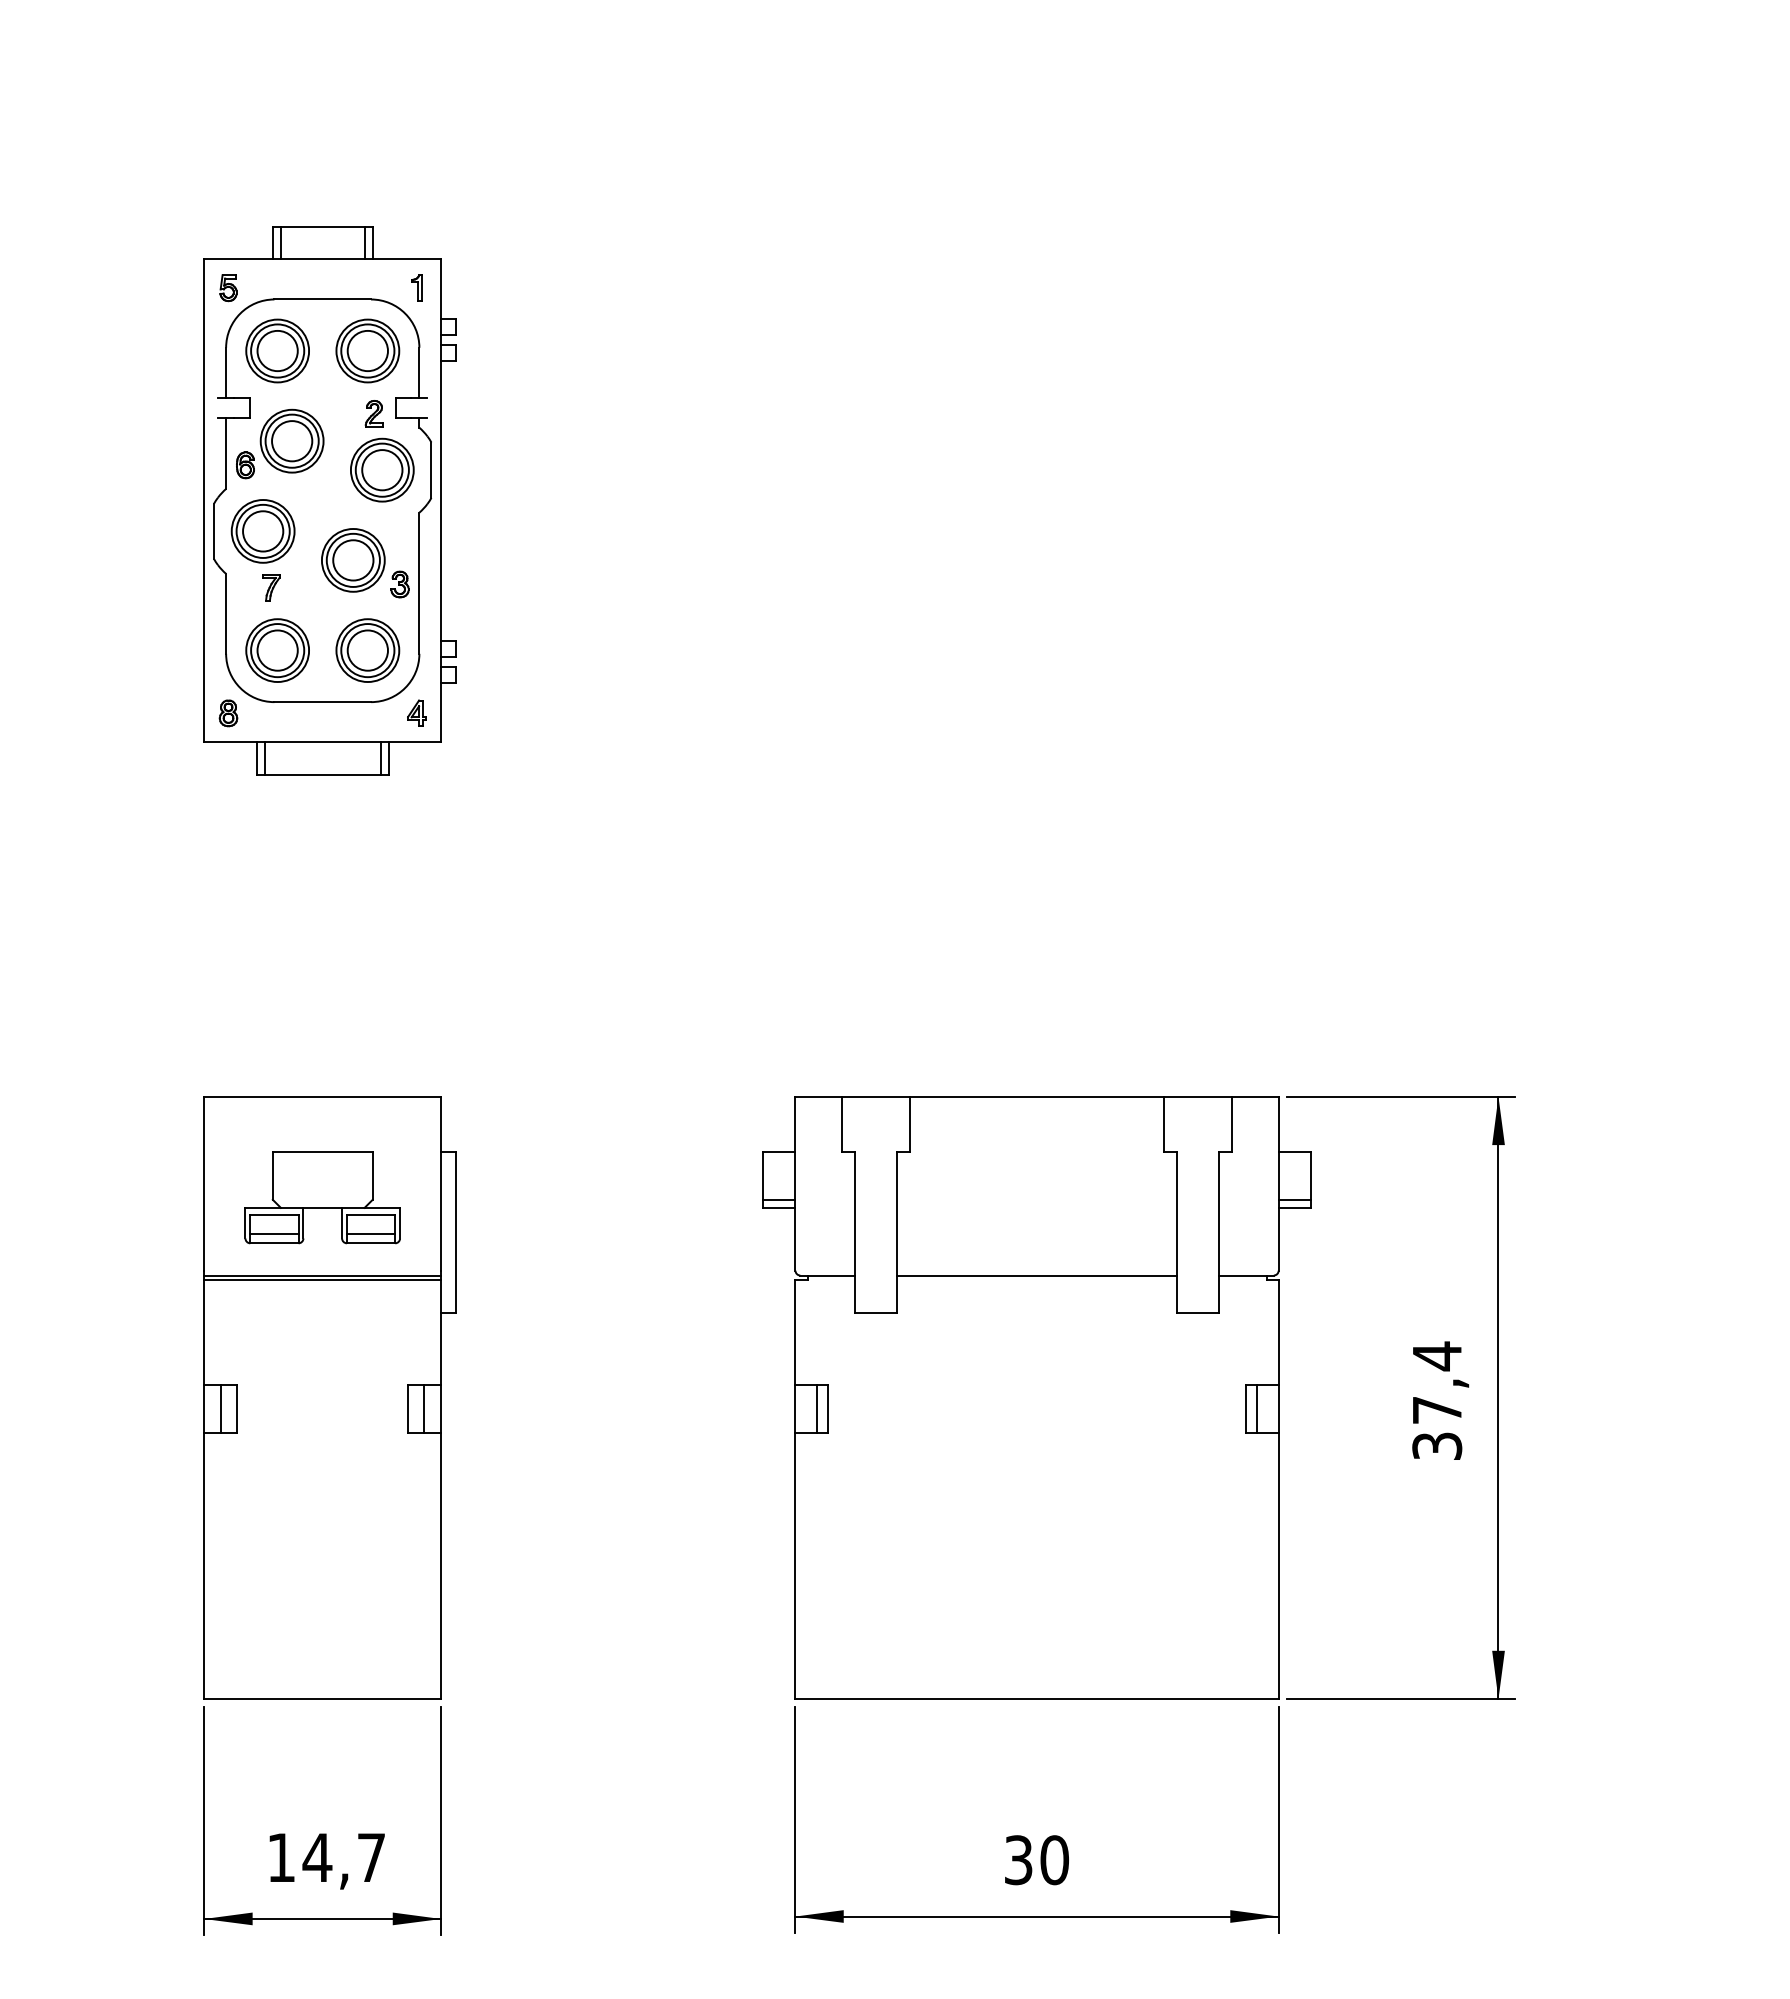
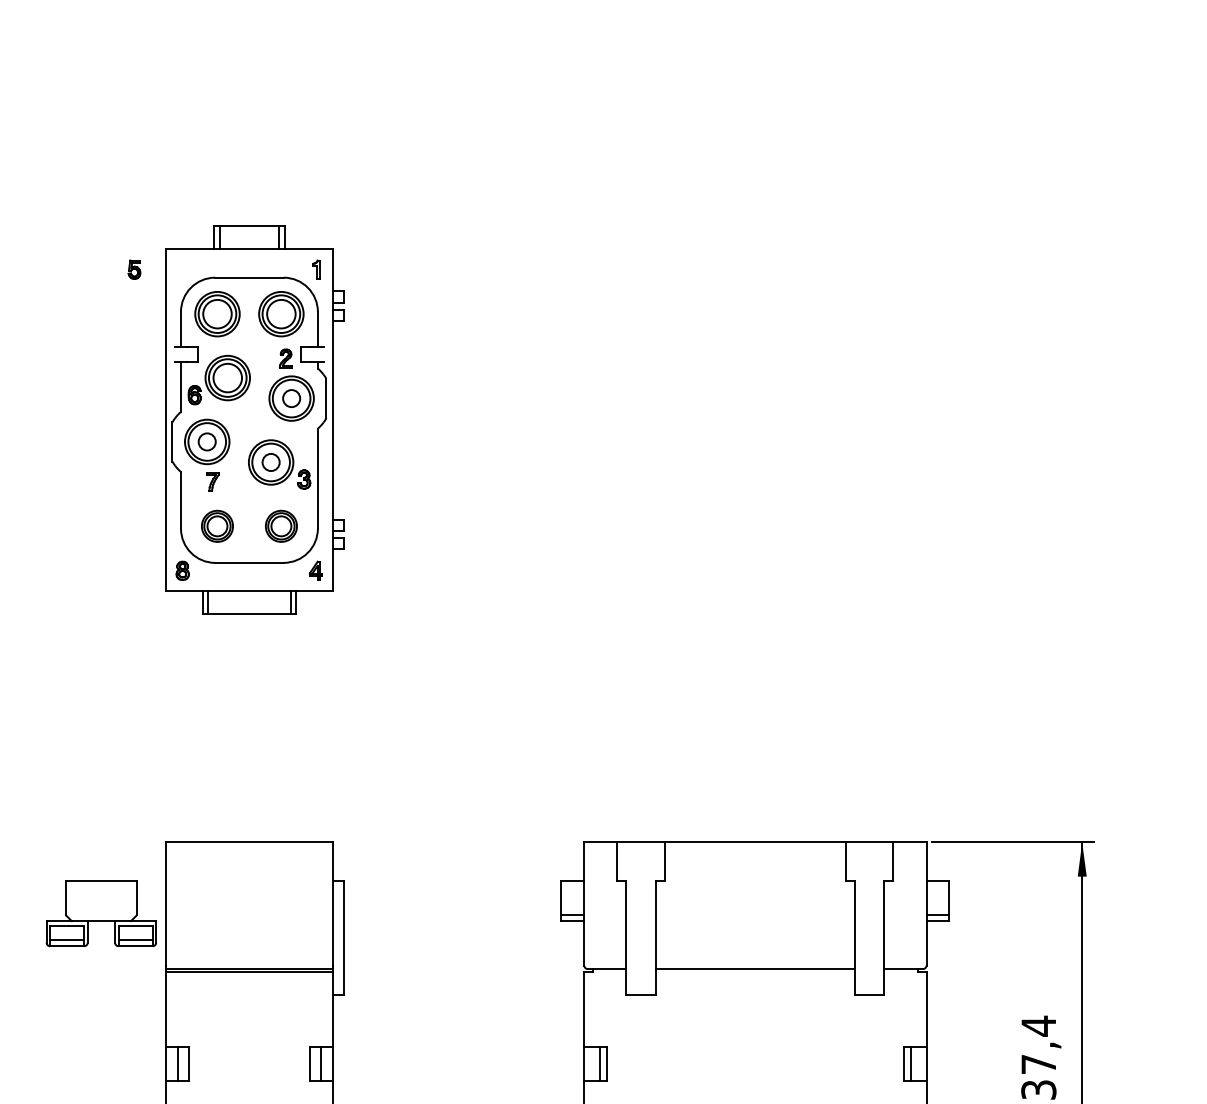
part: (228, 288) -> (134, 269), moved
circle: (382, 470) -> (291, 398), size x0.6
circle: (263, 531) -> (207, 442), size x0.6
circle: (353, 560) -> (271, 462), size x0.6
part: (277, 650) -> (217, 526), size x0.7
part: (367, 650) -> (281, 526), size x0.7
part: (322, 1197) -> (101, 913), moved

